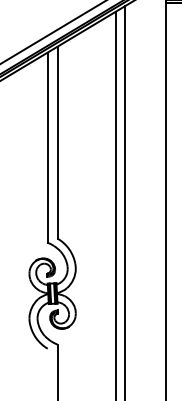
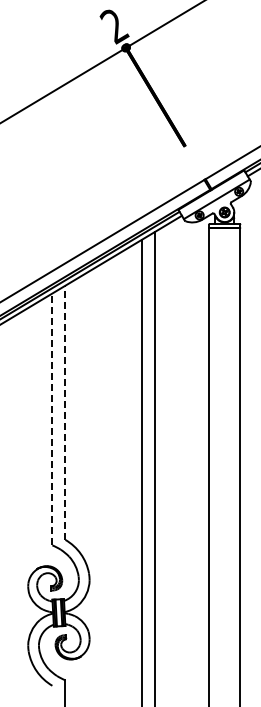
line: (57, 142) -> (65, 412), solid -> dashed
line: (47, 147) -> (52, 419), solid -> dashed

